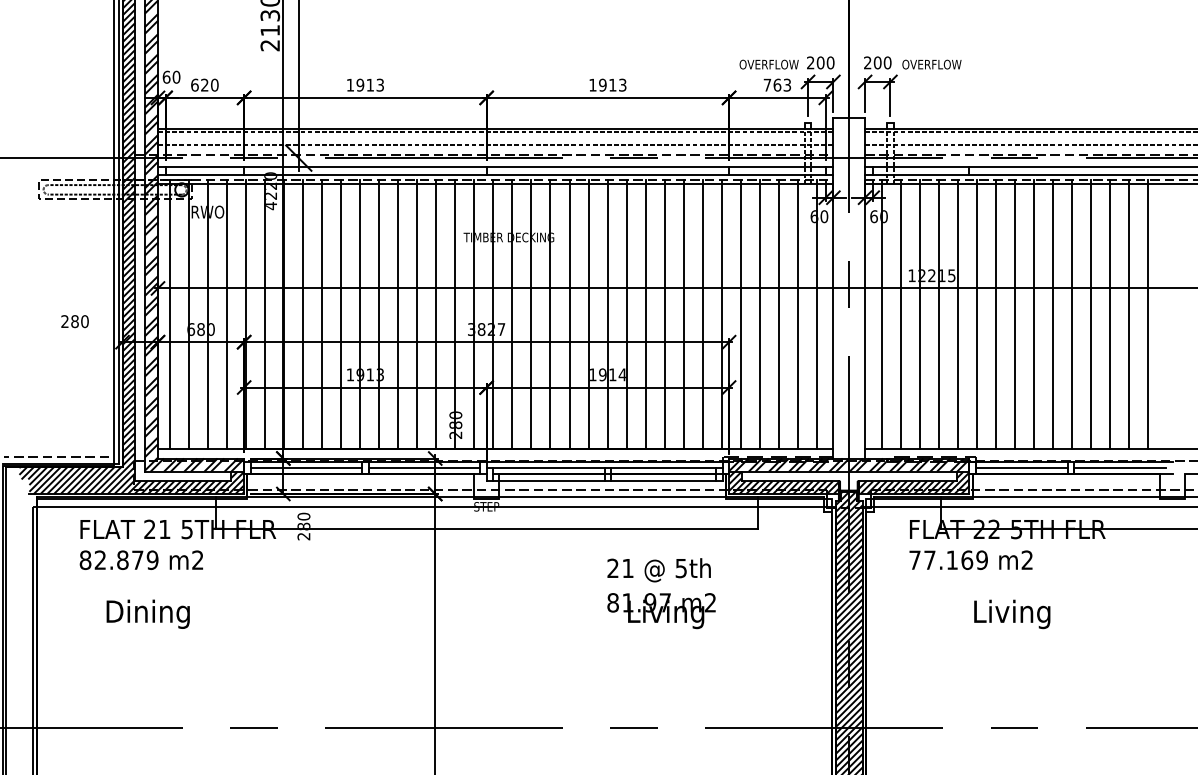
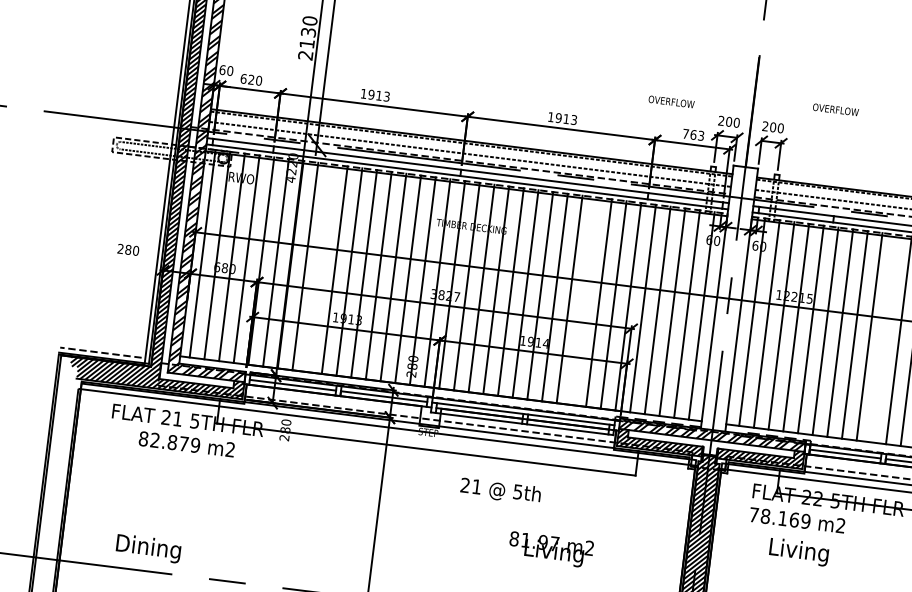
text: (768, 64) -> (671, 101), moved
text: (931, 64) -> (835, 109), moved
line: (322, 314) -> (320, 268), removed
line: (664, 314) -> (584, 301), removed
line: (1052, 314) -> (883, 338), removed
text: (140, 559) -> (186, 443), moved
text: (929, 559) -> (765, 515), 77.169 -> 78.169
text: (658, 570) -> (500, 491), moved
text: (661, 611) -> (550, 550), moved
text: (147, 613) -> (148, 547), moved
text: (1012, 614) -> (799, 552), moved

